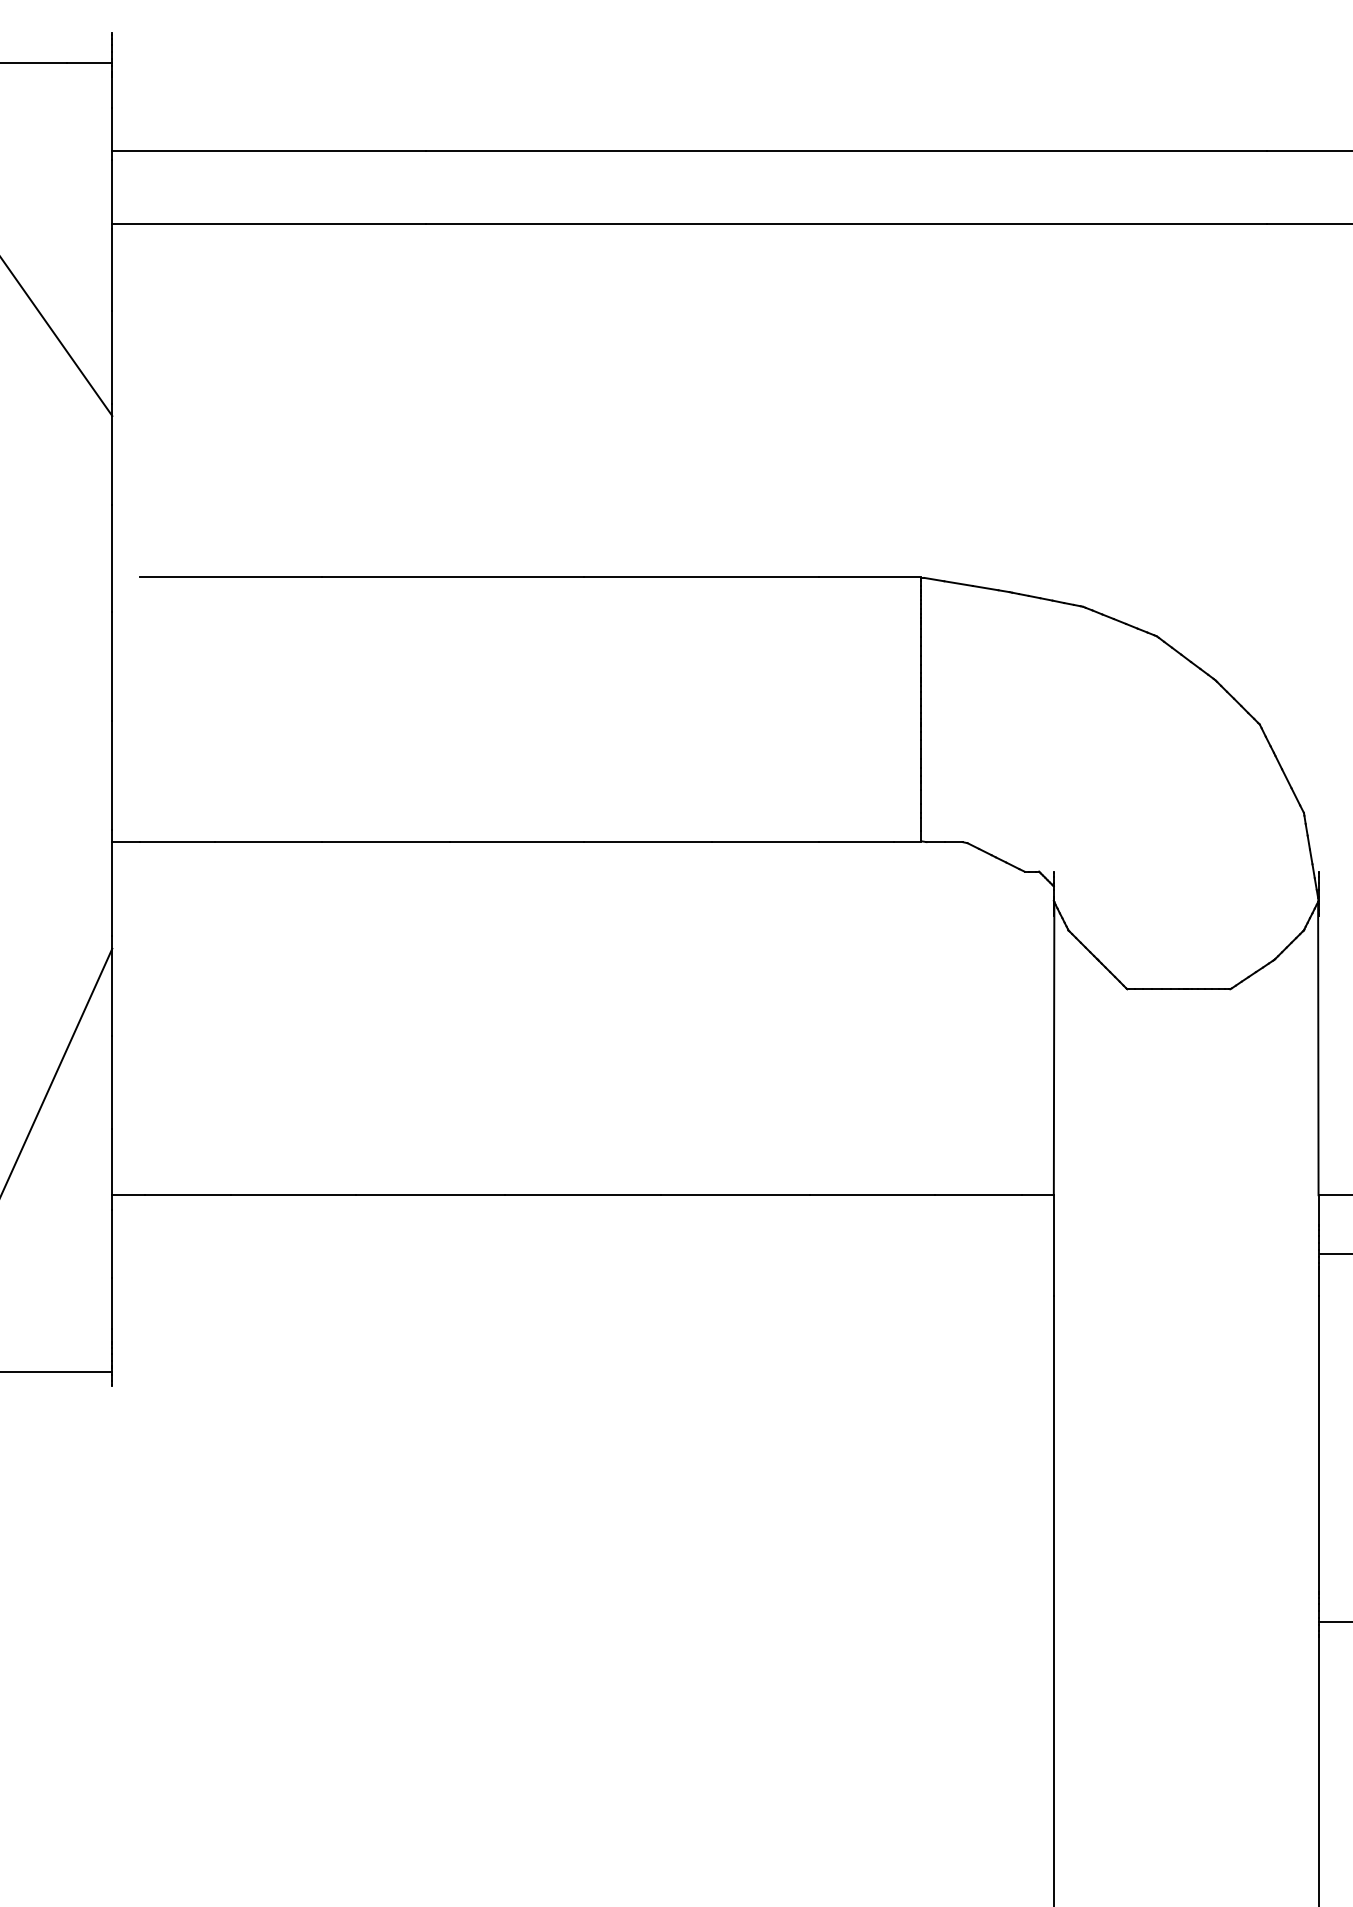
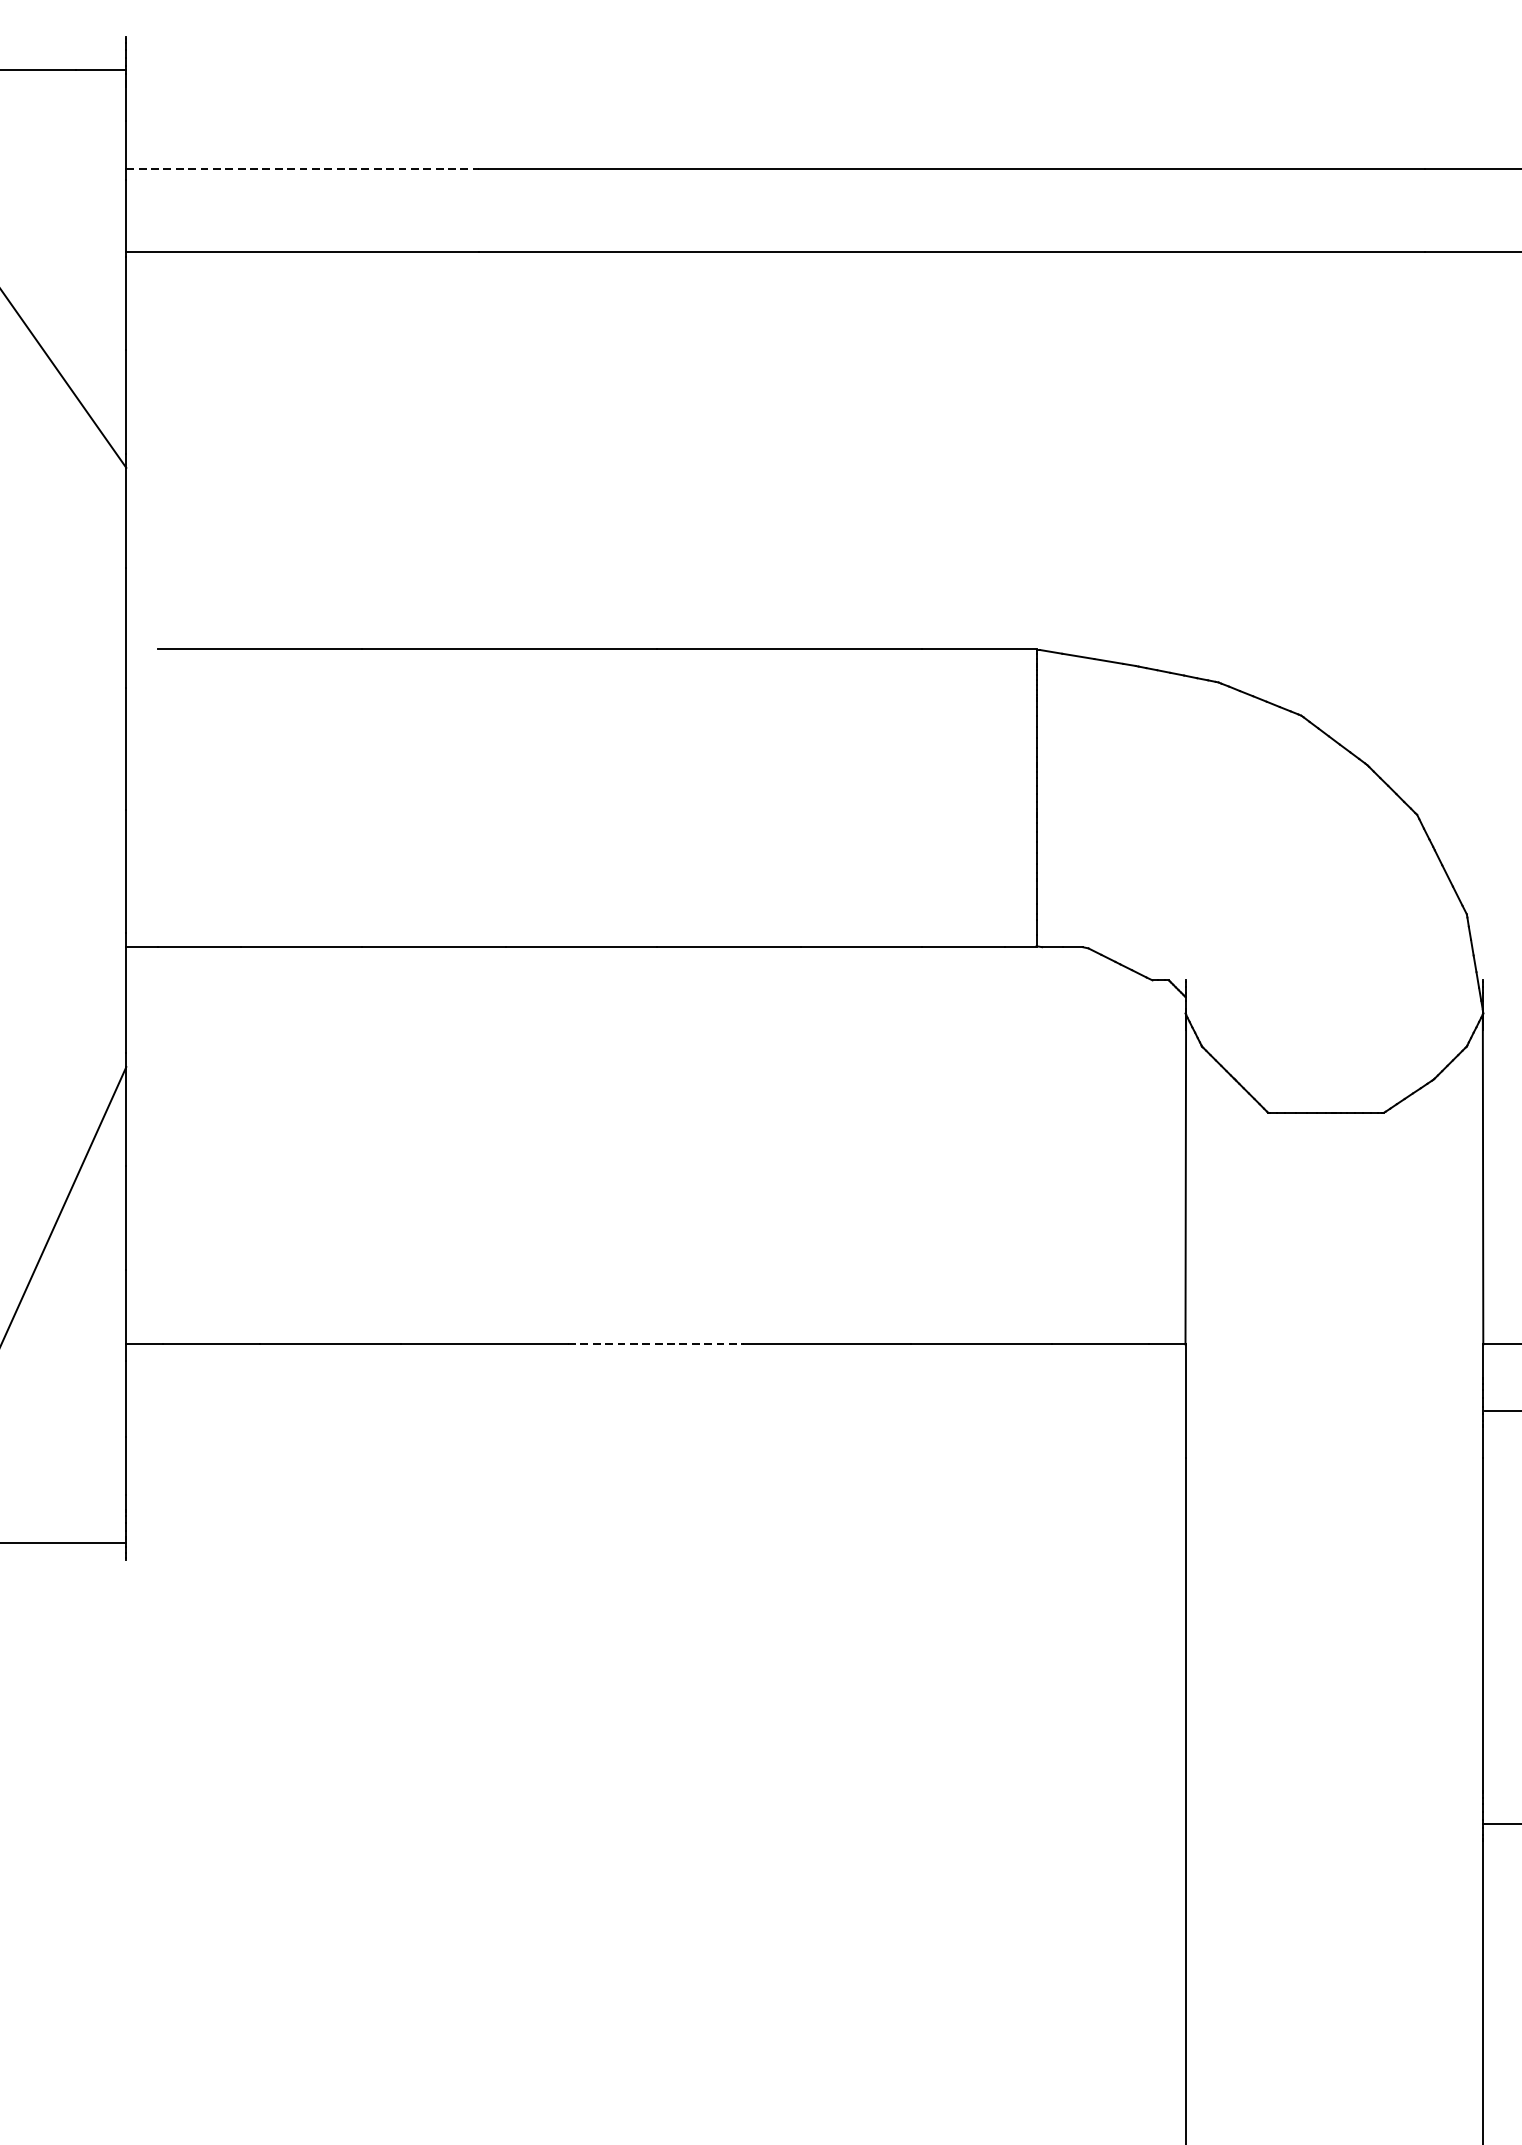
line: (269, 150) -> (303, 169), solid -> dashed
line: (583, 1195) -> (656, 1344), solid -> dashed

